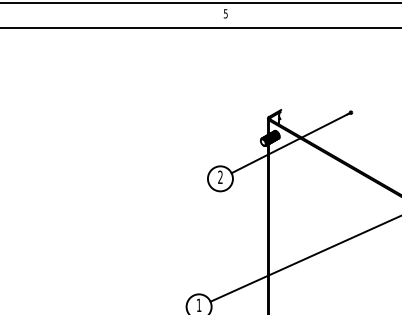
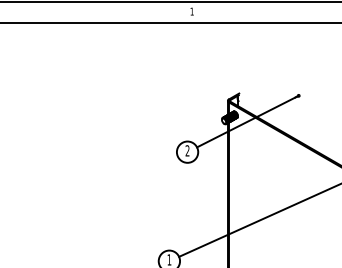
text: (225, 13) -> (191, 11), 5 -> 1

